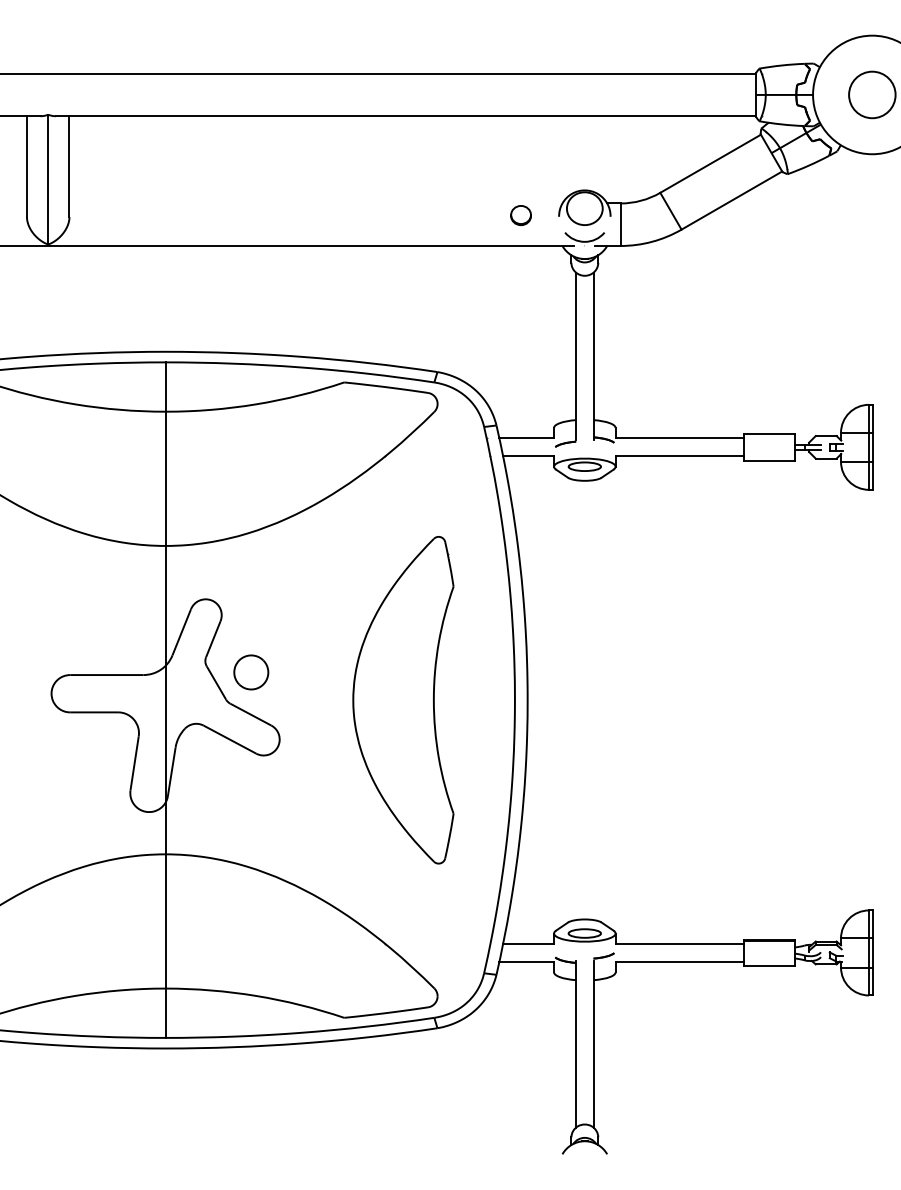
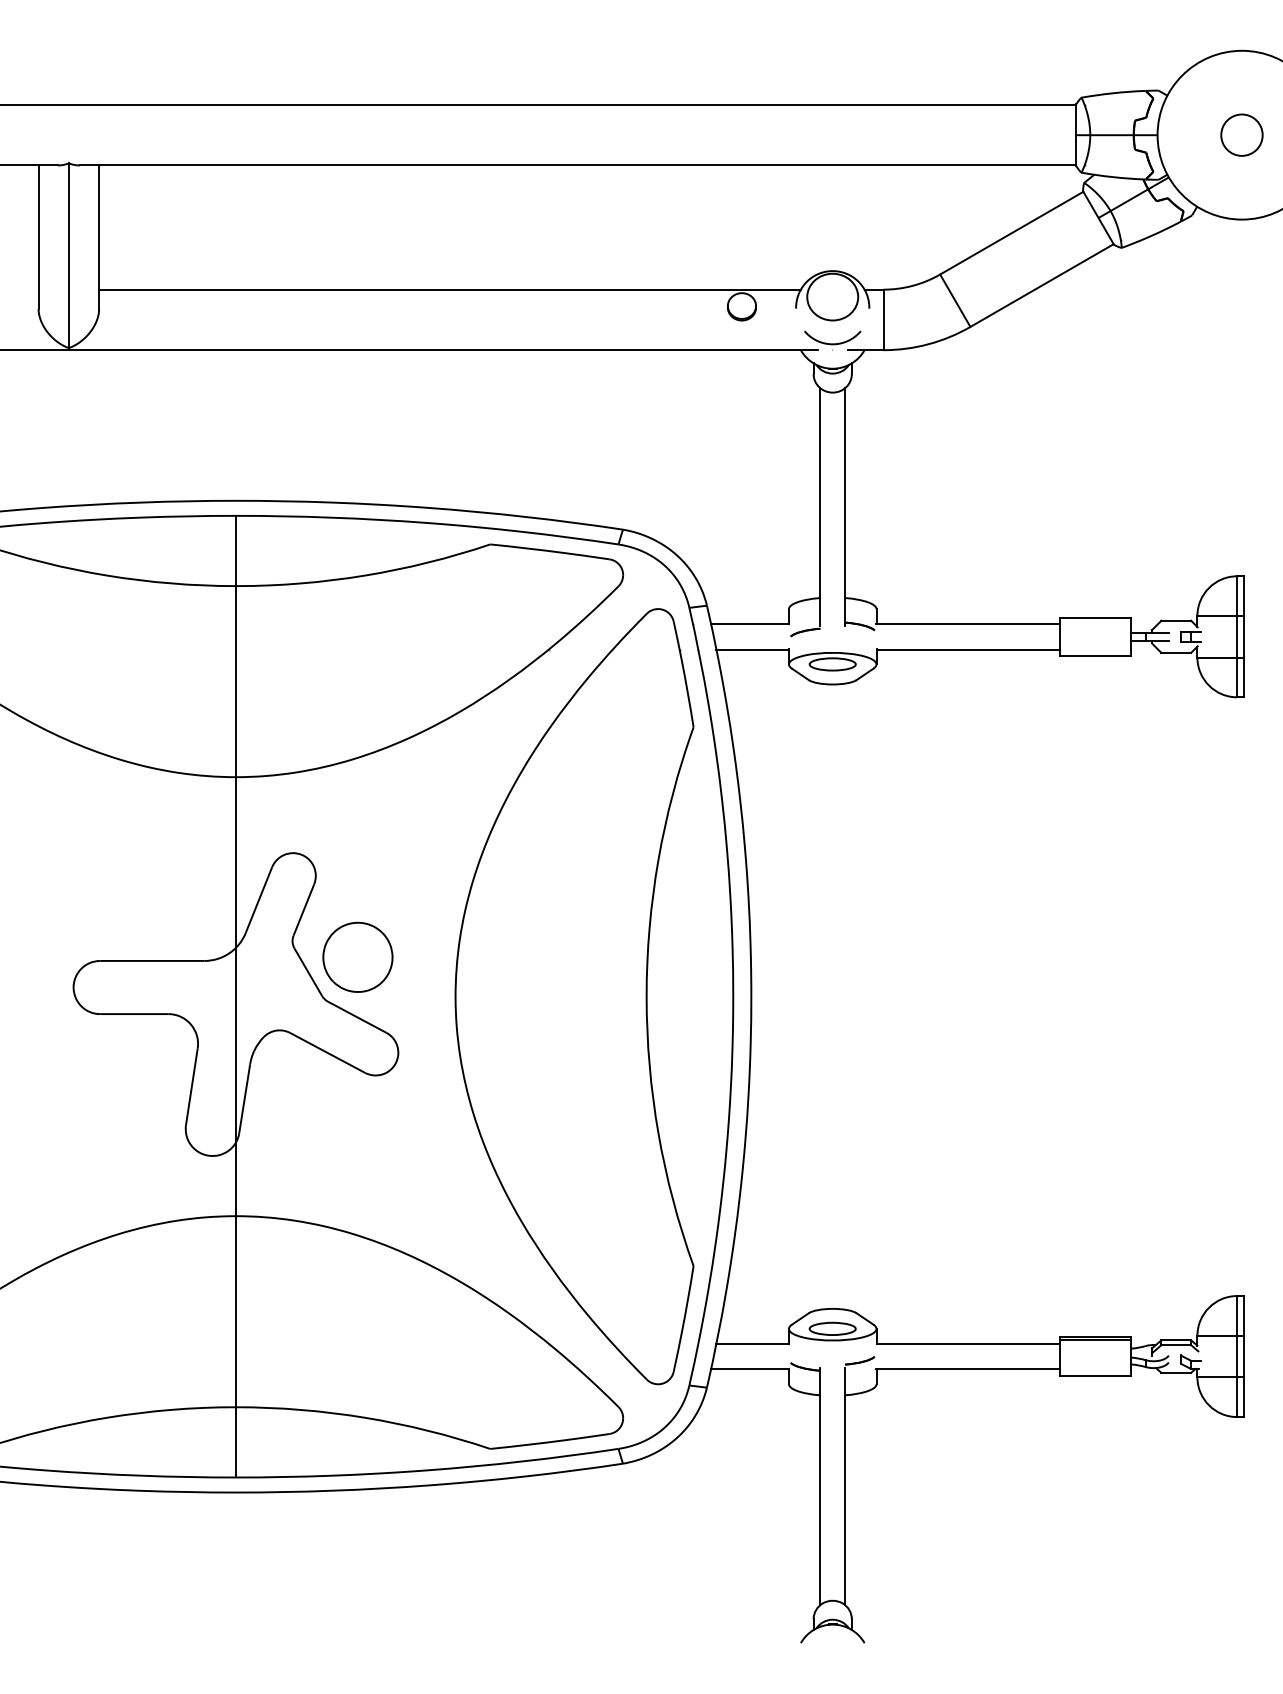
circle: (872, 94) -> (1241, 134), size x0.62
line: (315, 203) -> (449, 289), added
part: (250, 671) -> (357, 956), size x1.43
part: (403, 700) -> (574, 996), size x1.67

